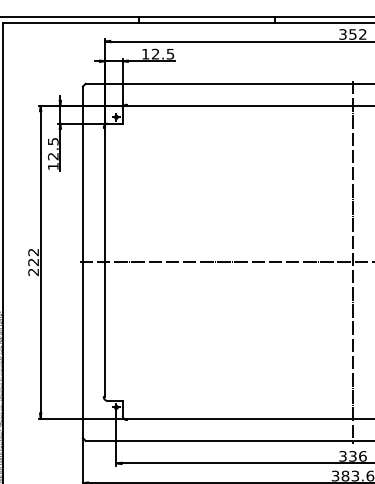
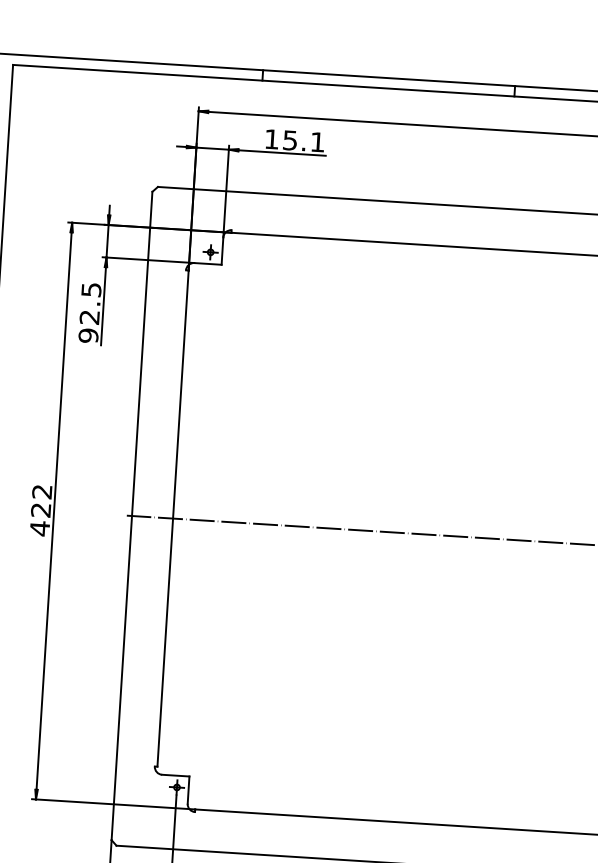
text: (163, 53) -> (304, 140), 12.5 -> 15.1
text: (52, 166) -> (87, 335), 12.5 -> 92.5
text: (33, 272) -> (39, 529), 222 -> 422

